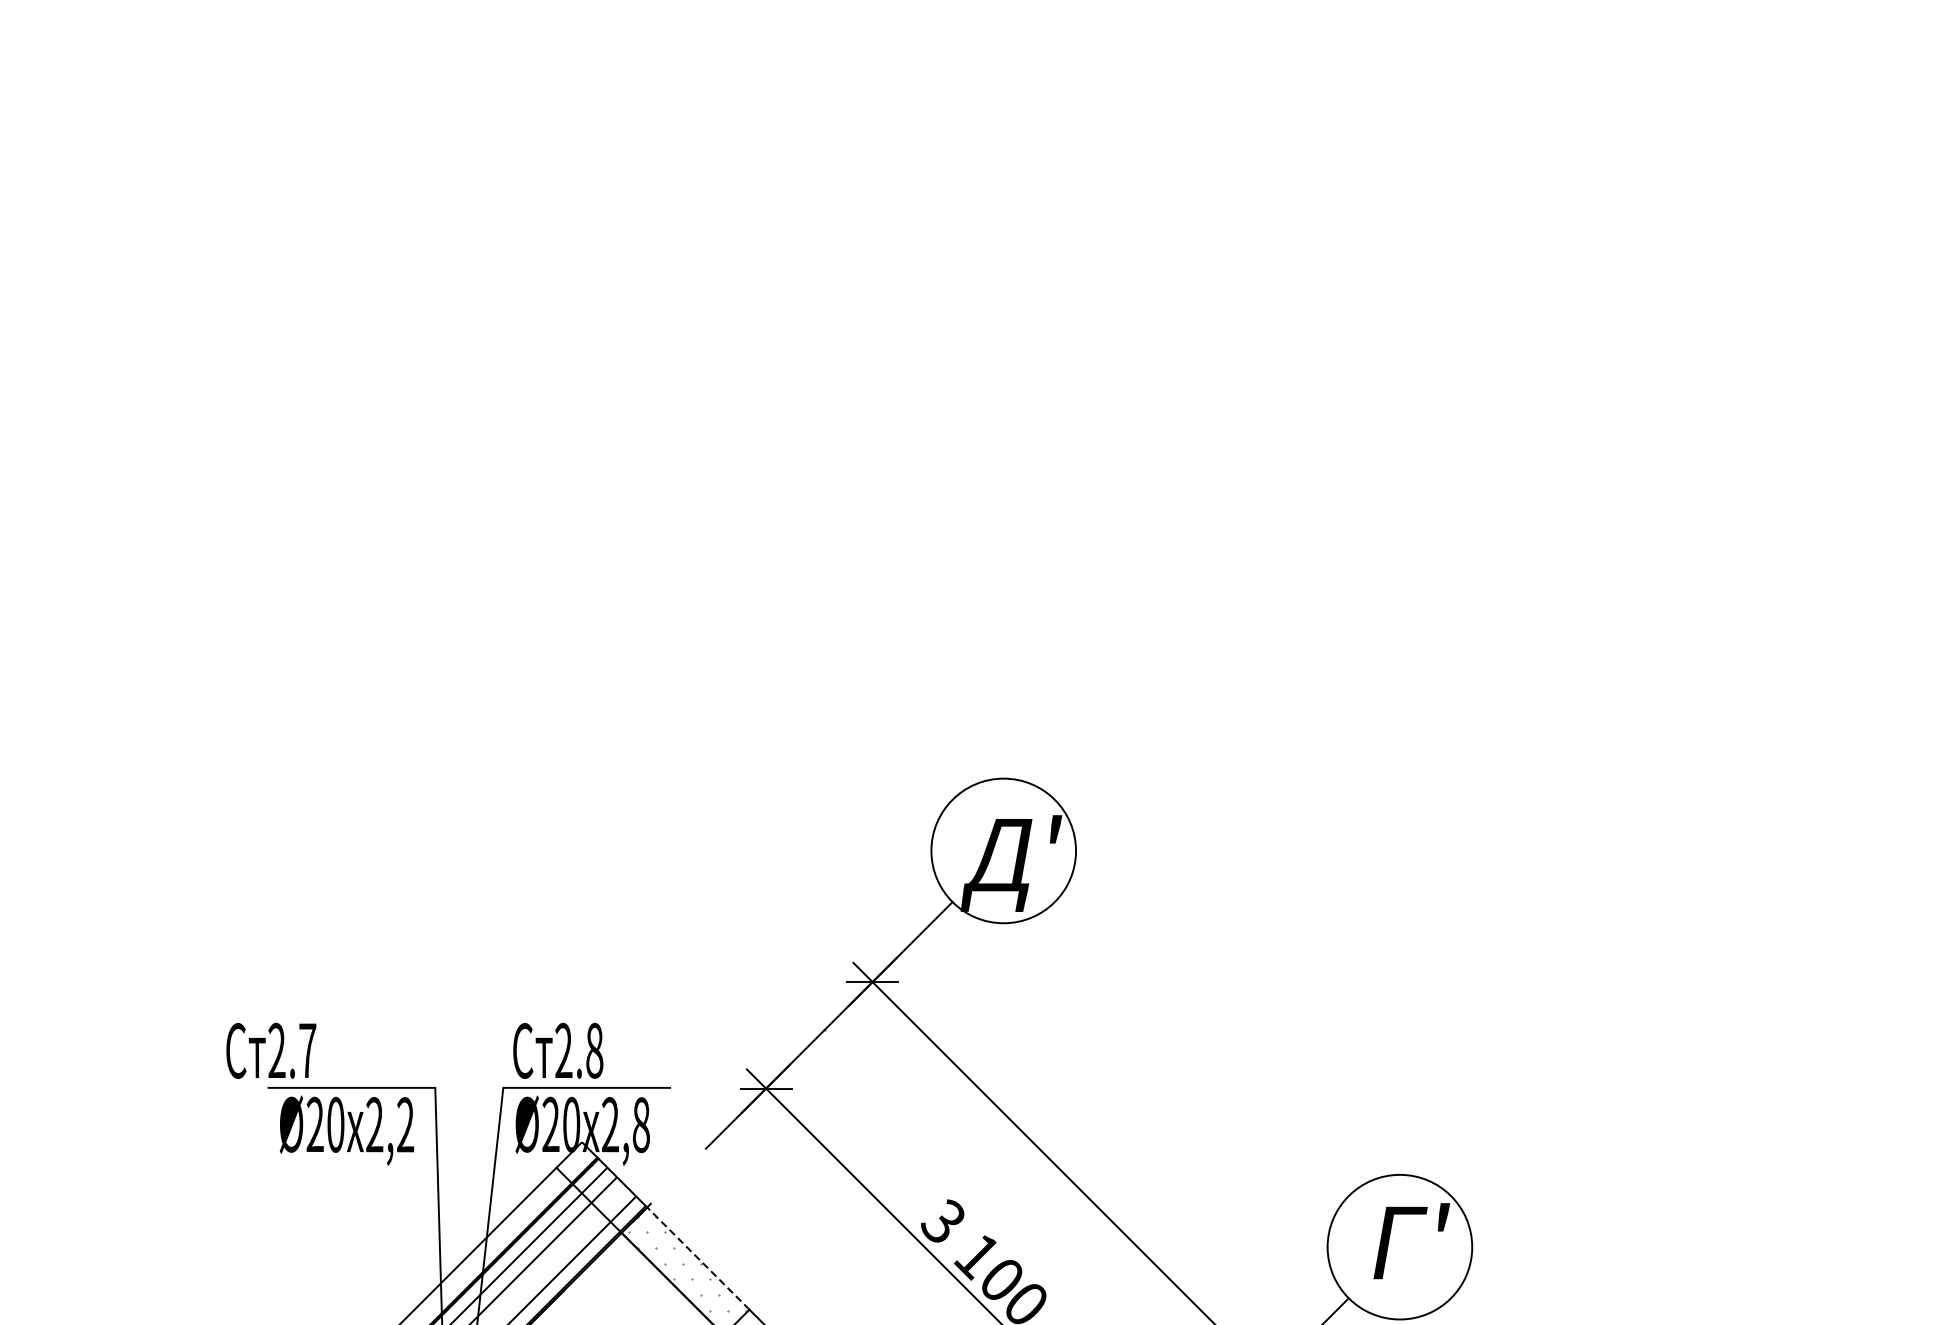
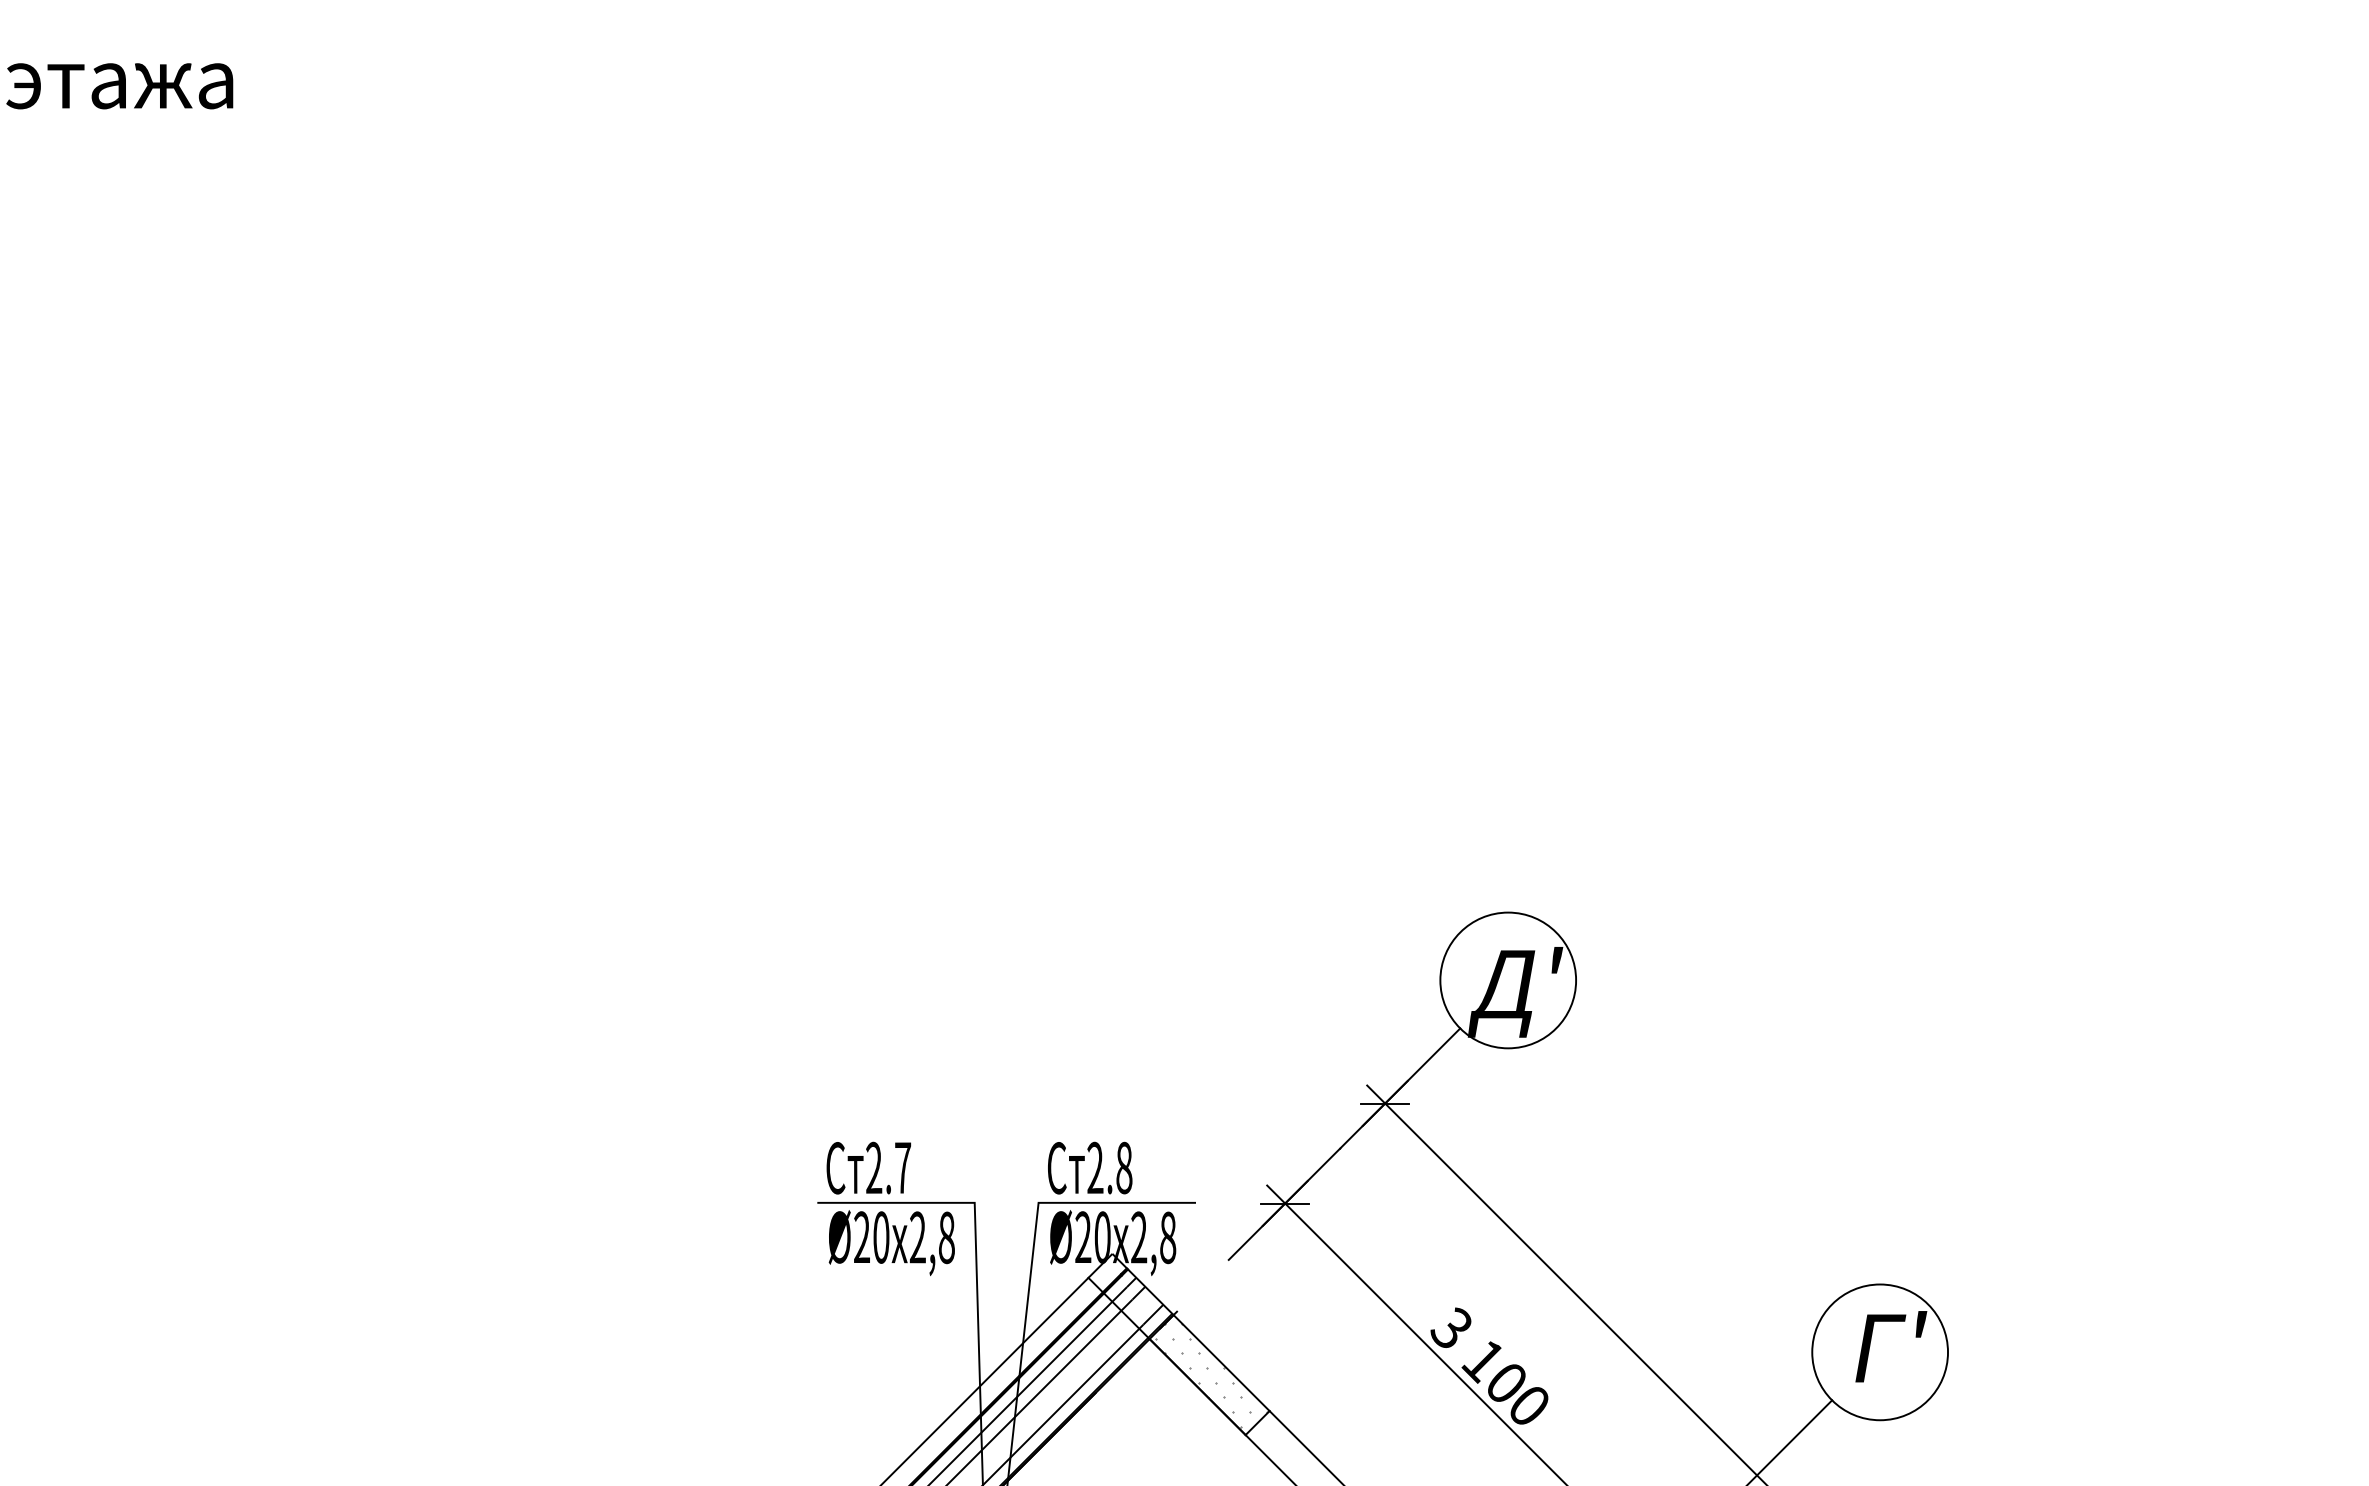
text: (270, 1050) -> (868, 1167), moved
text: (405, 1124) -> (946, 1237), 2,2 -> 2,8
line: (698, 1259) -> (1221, 1363), dashed -> solid

